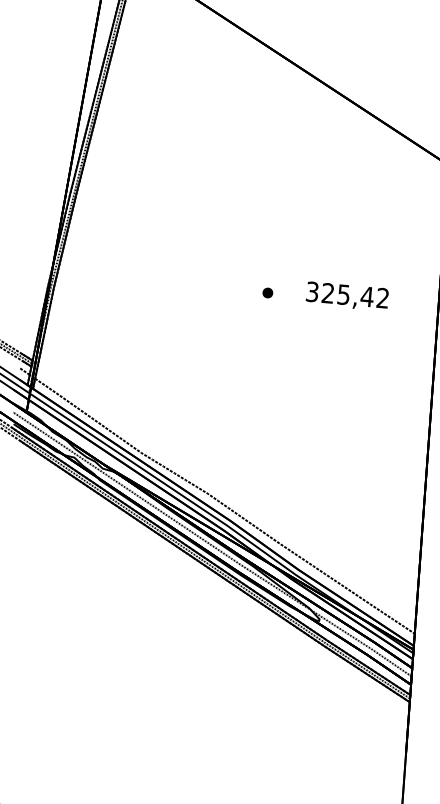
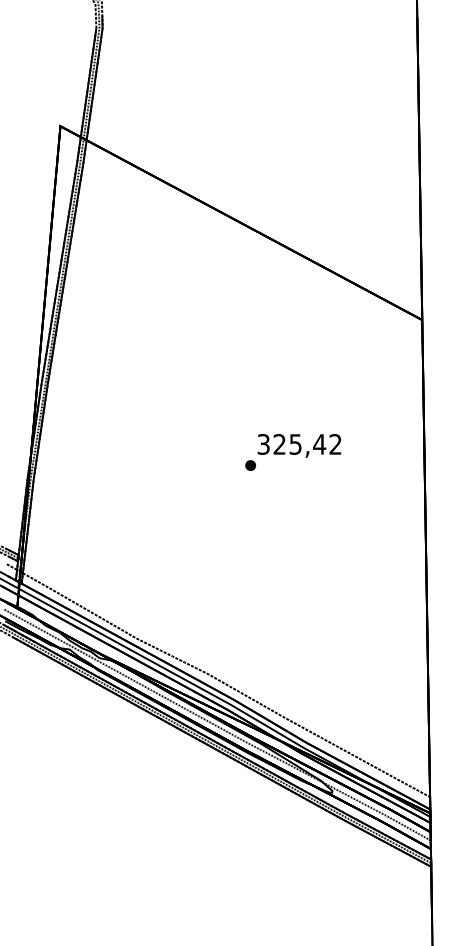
text: (347, 296) -> (299, 445), moved

